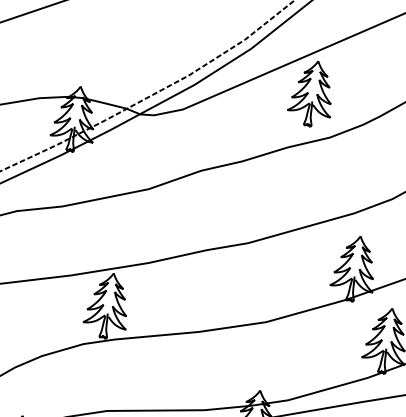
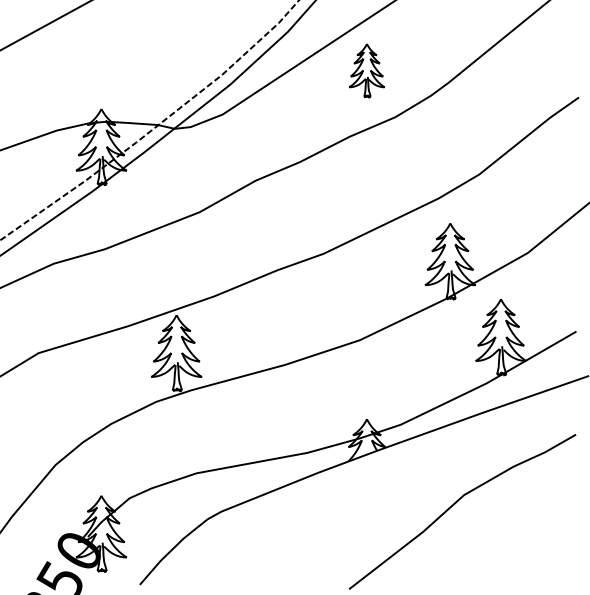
part: (312, 93) -> (366, 70), size x0.7

